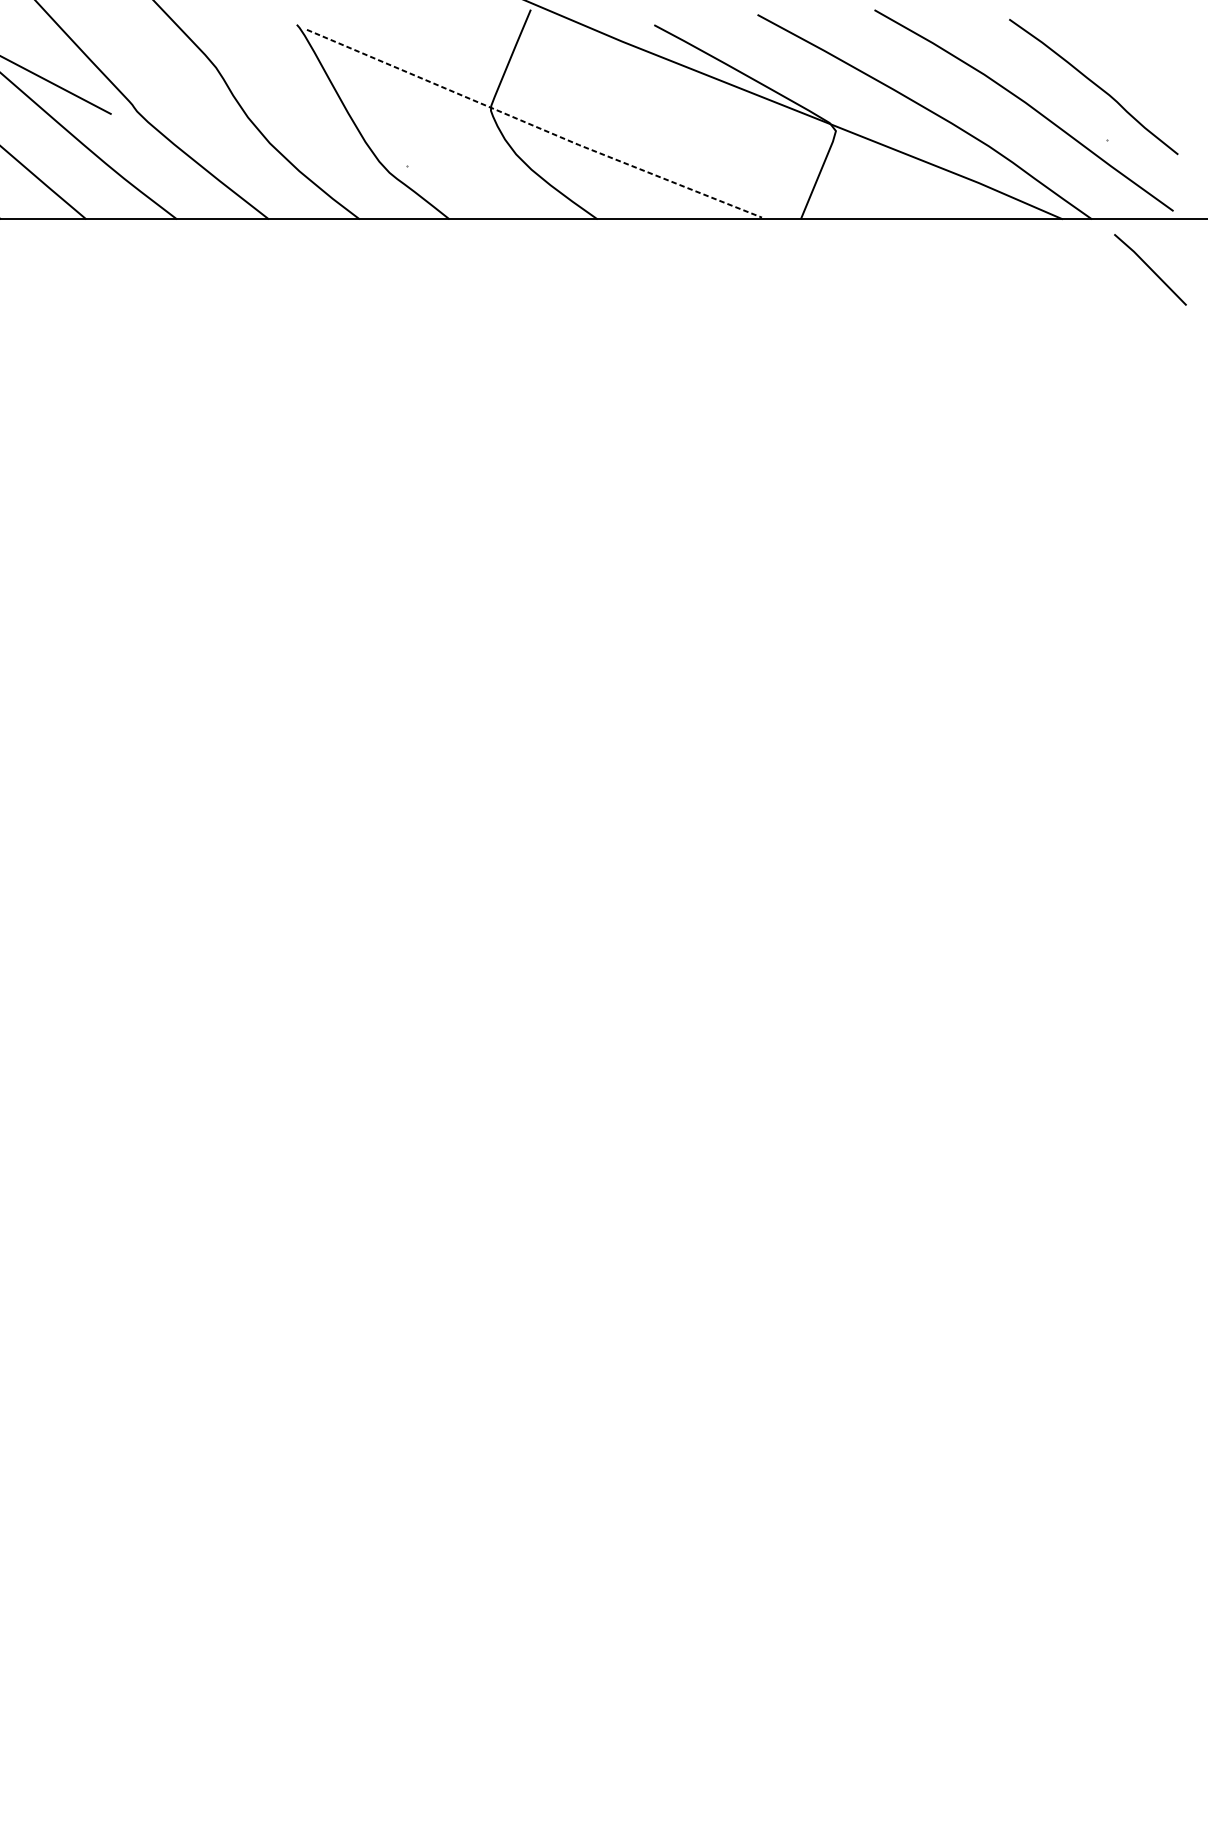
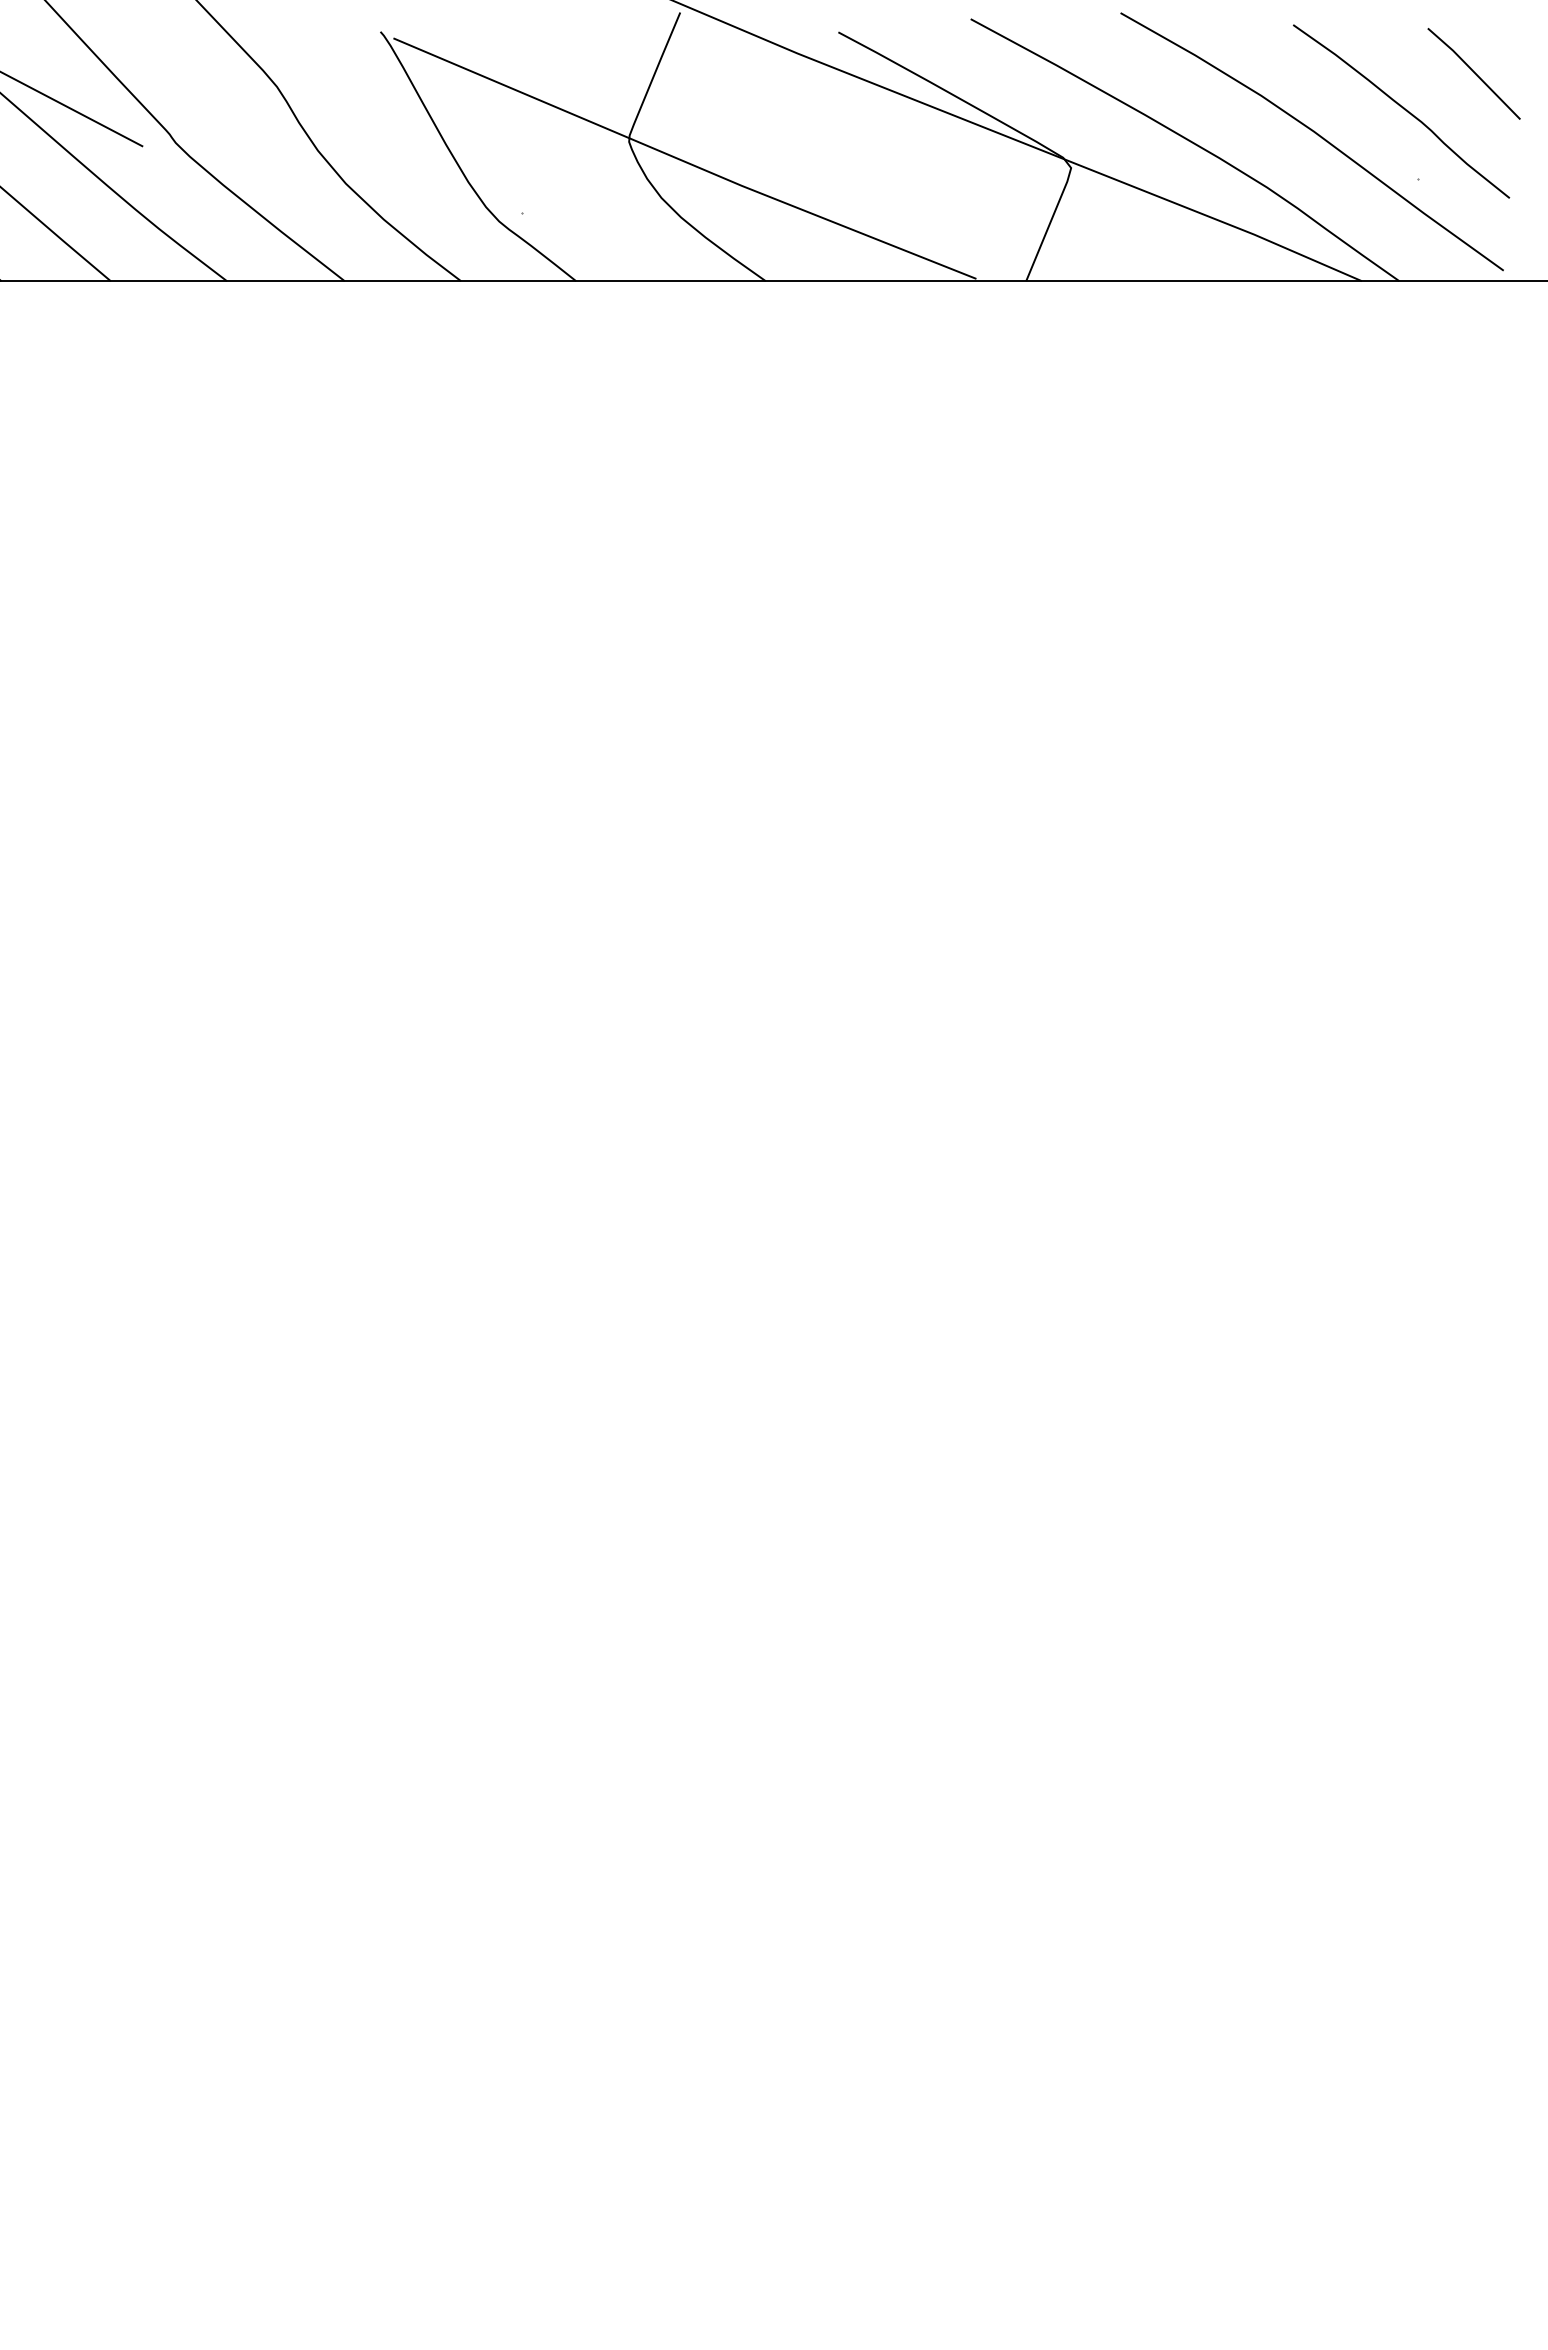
line: (534, 125) -> (684, 161), dashed -> solid
line: (1149, 268) -> (1473, 72), moved

